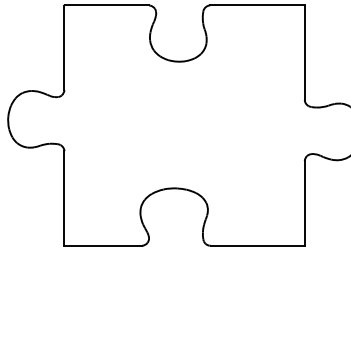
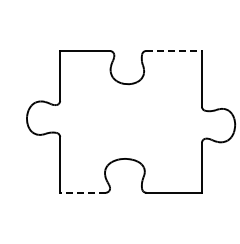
line: (258, 6) -> (174, 51), solid -> dashed
line: (103, 245) -> (83, 192), solid -> dashed

